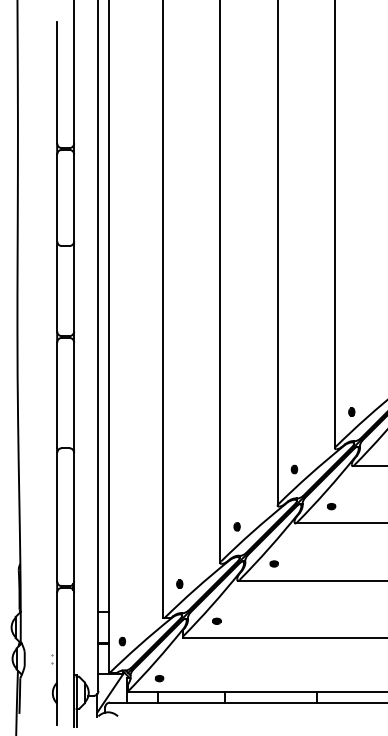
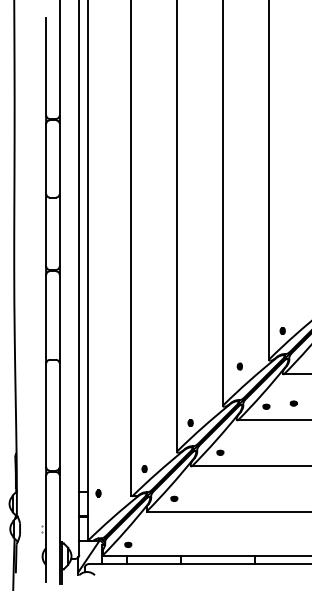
part: (294, 469) -> (239, 366), moved
part: (365, 502) -> (293, 403), added
part: (122, 641) -> (98, 493), moved

